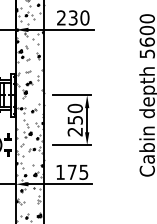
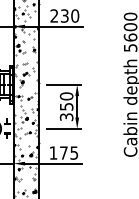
text: (75, 132) -> (66, 117), 250 -> 350

